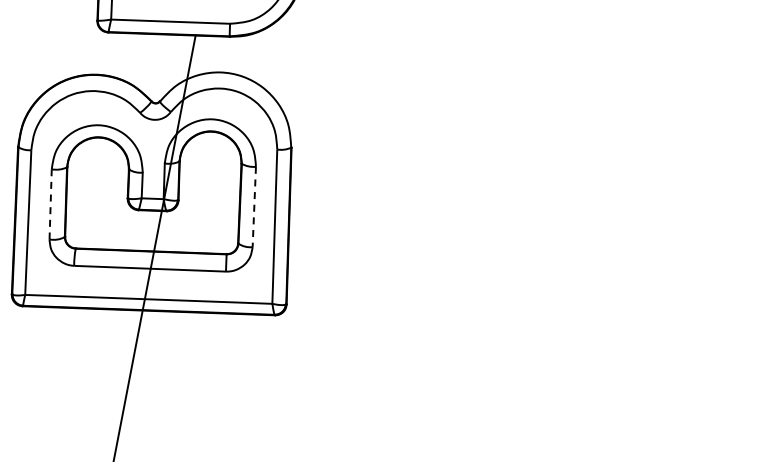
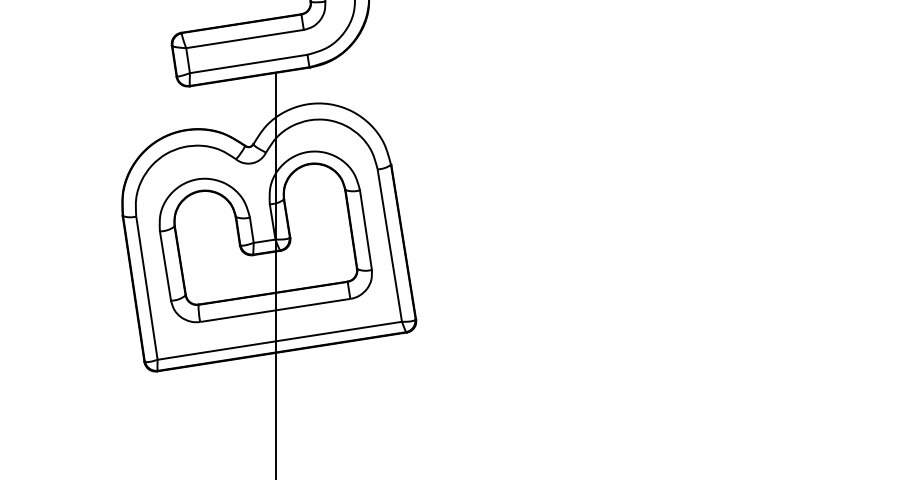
line: (50, 203) -> (165, 265), dashed -> solid
line: (254, 207) -> (366, 230), dashed -> solid

